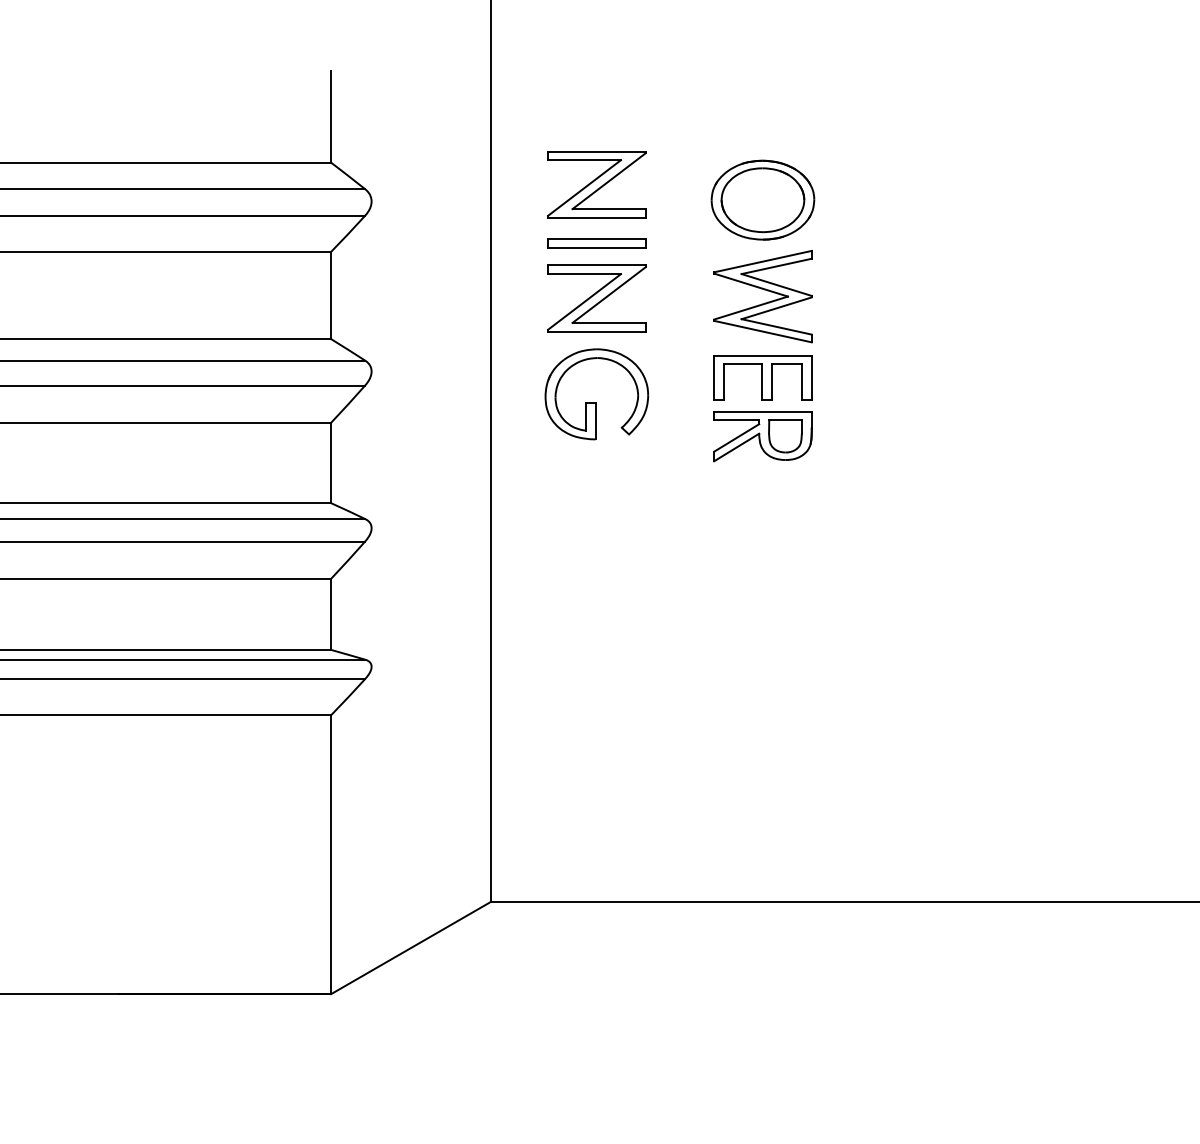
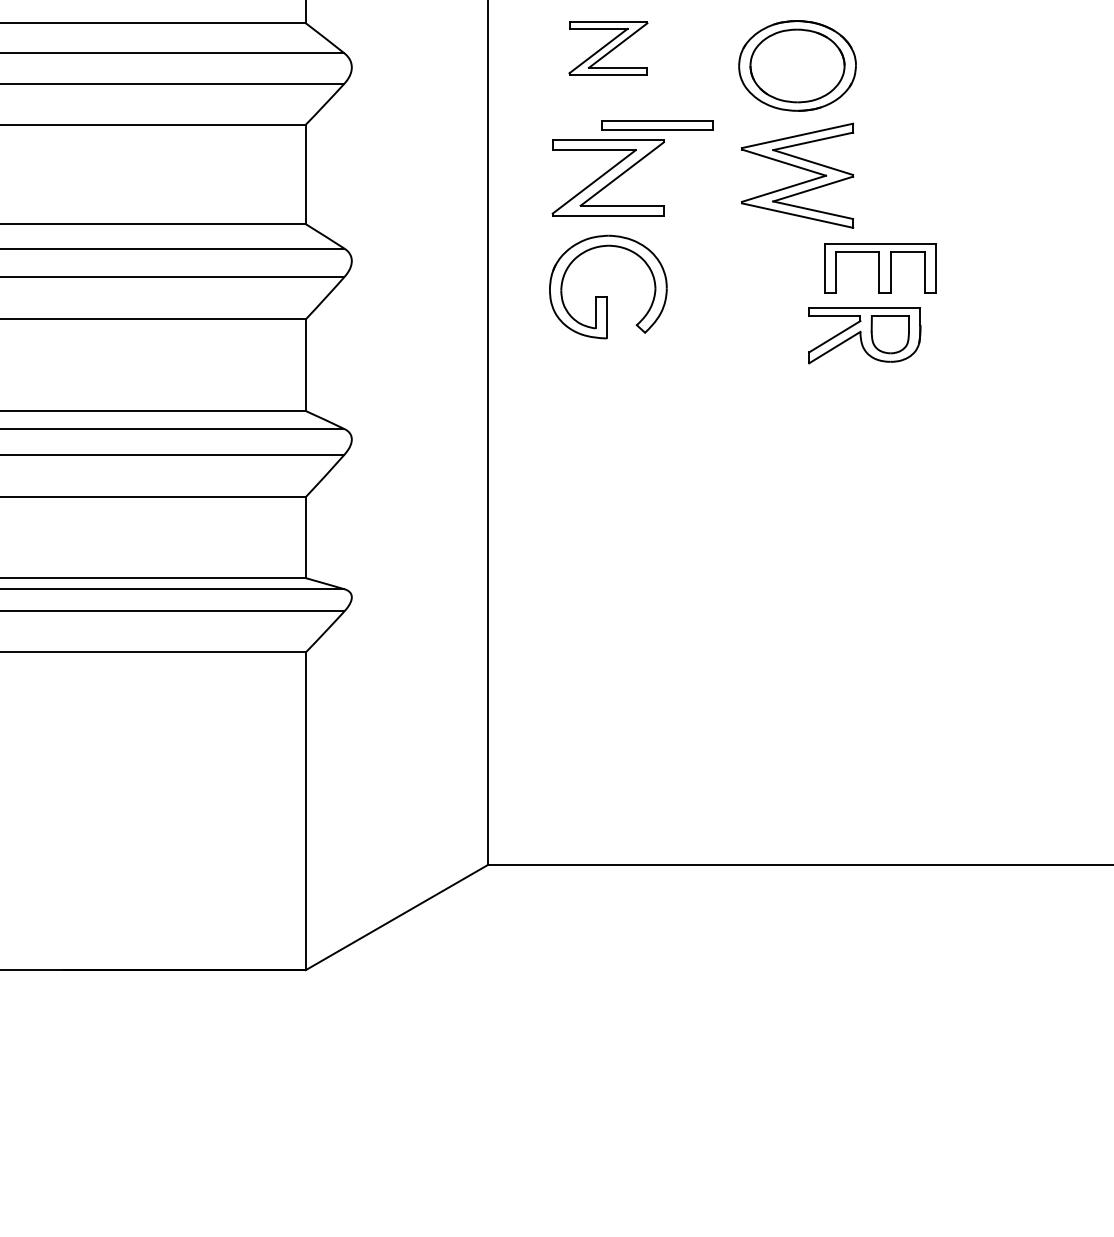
part: (596, 184) -> (607, 48), size x0.7
part: (596, 243) -> (656, 125), moved
part: (762, 377) -> (880, 267), moved
part: (762, 436) -> (864, 335), moved

